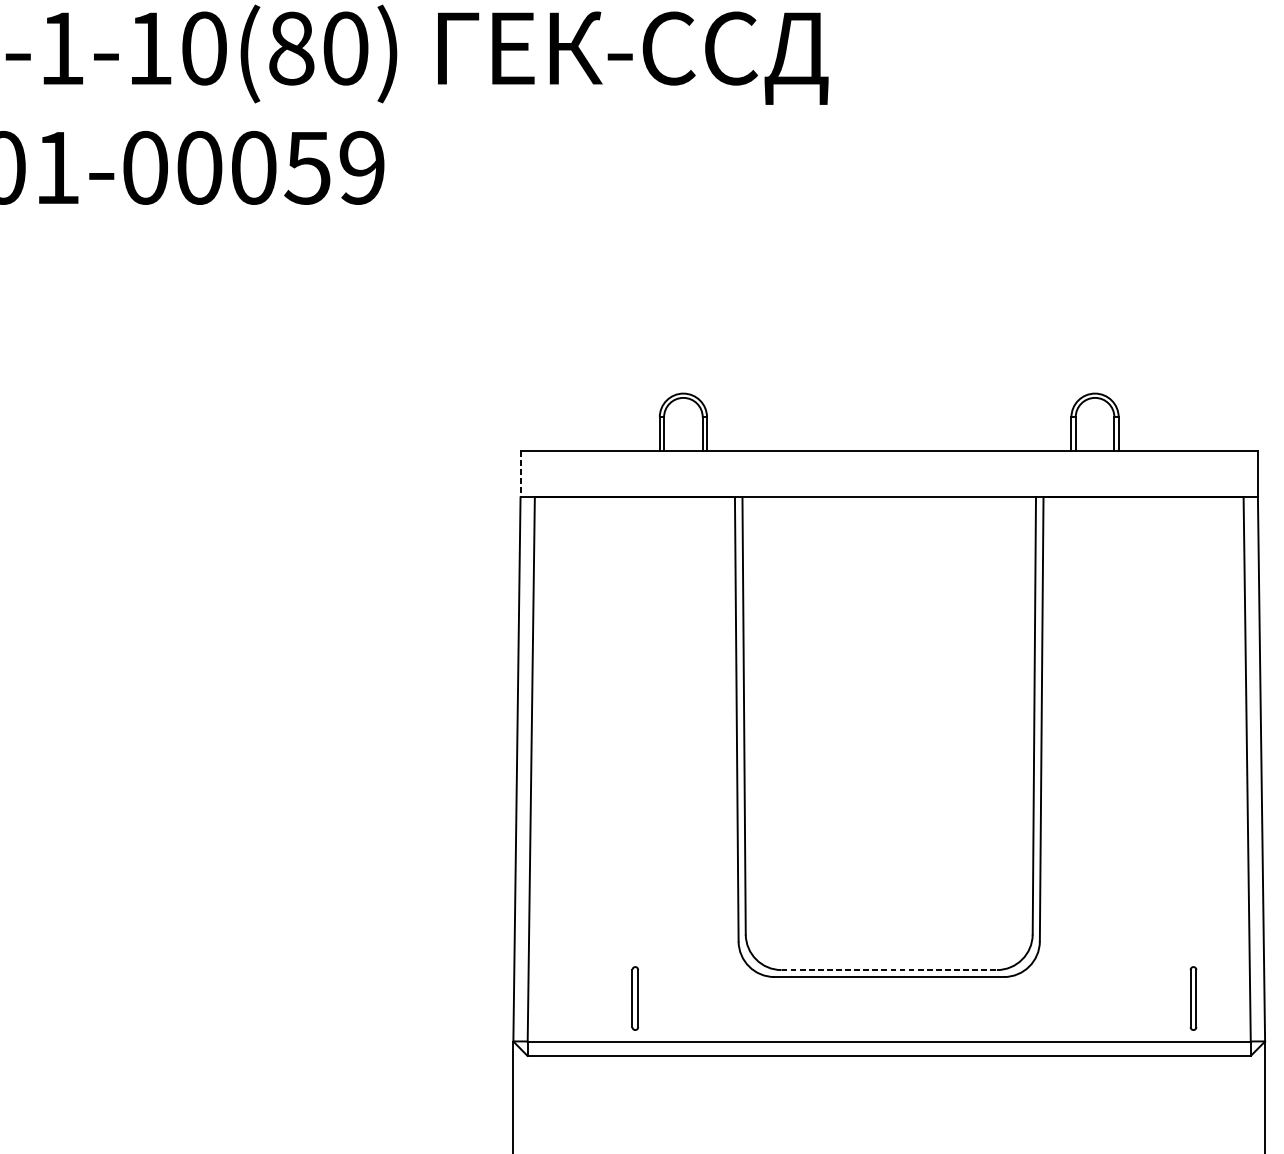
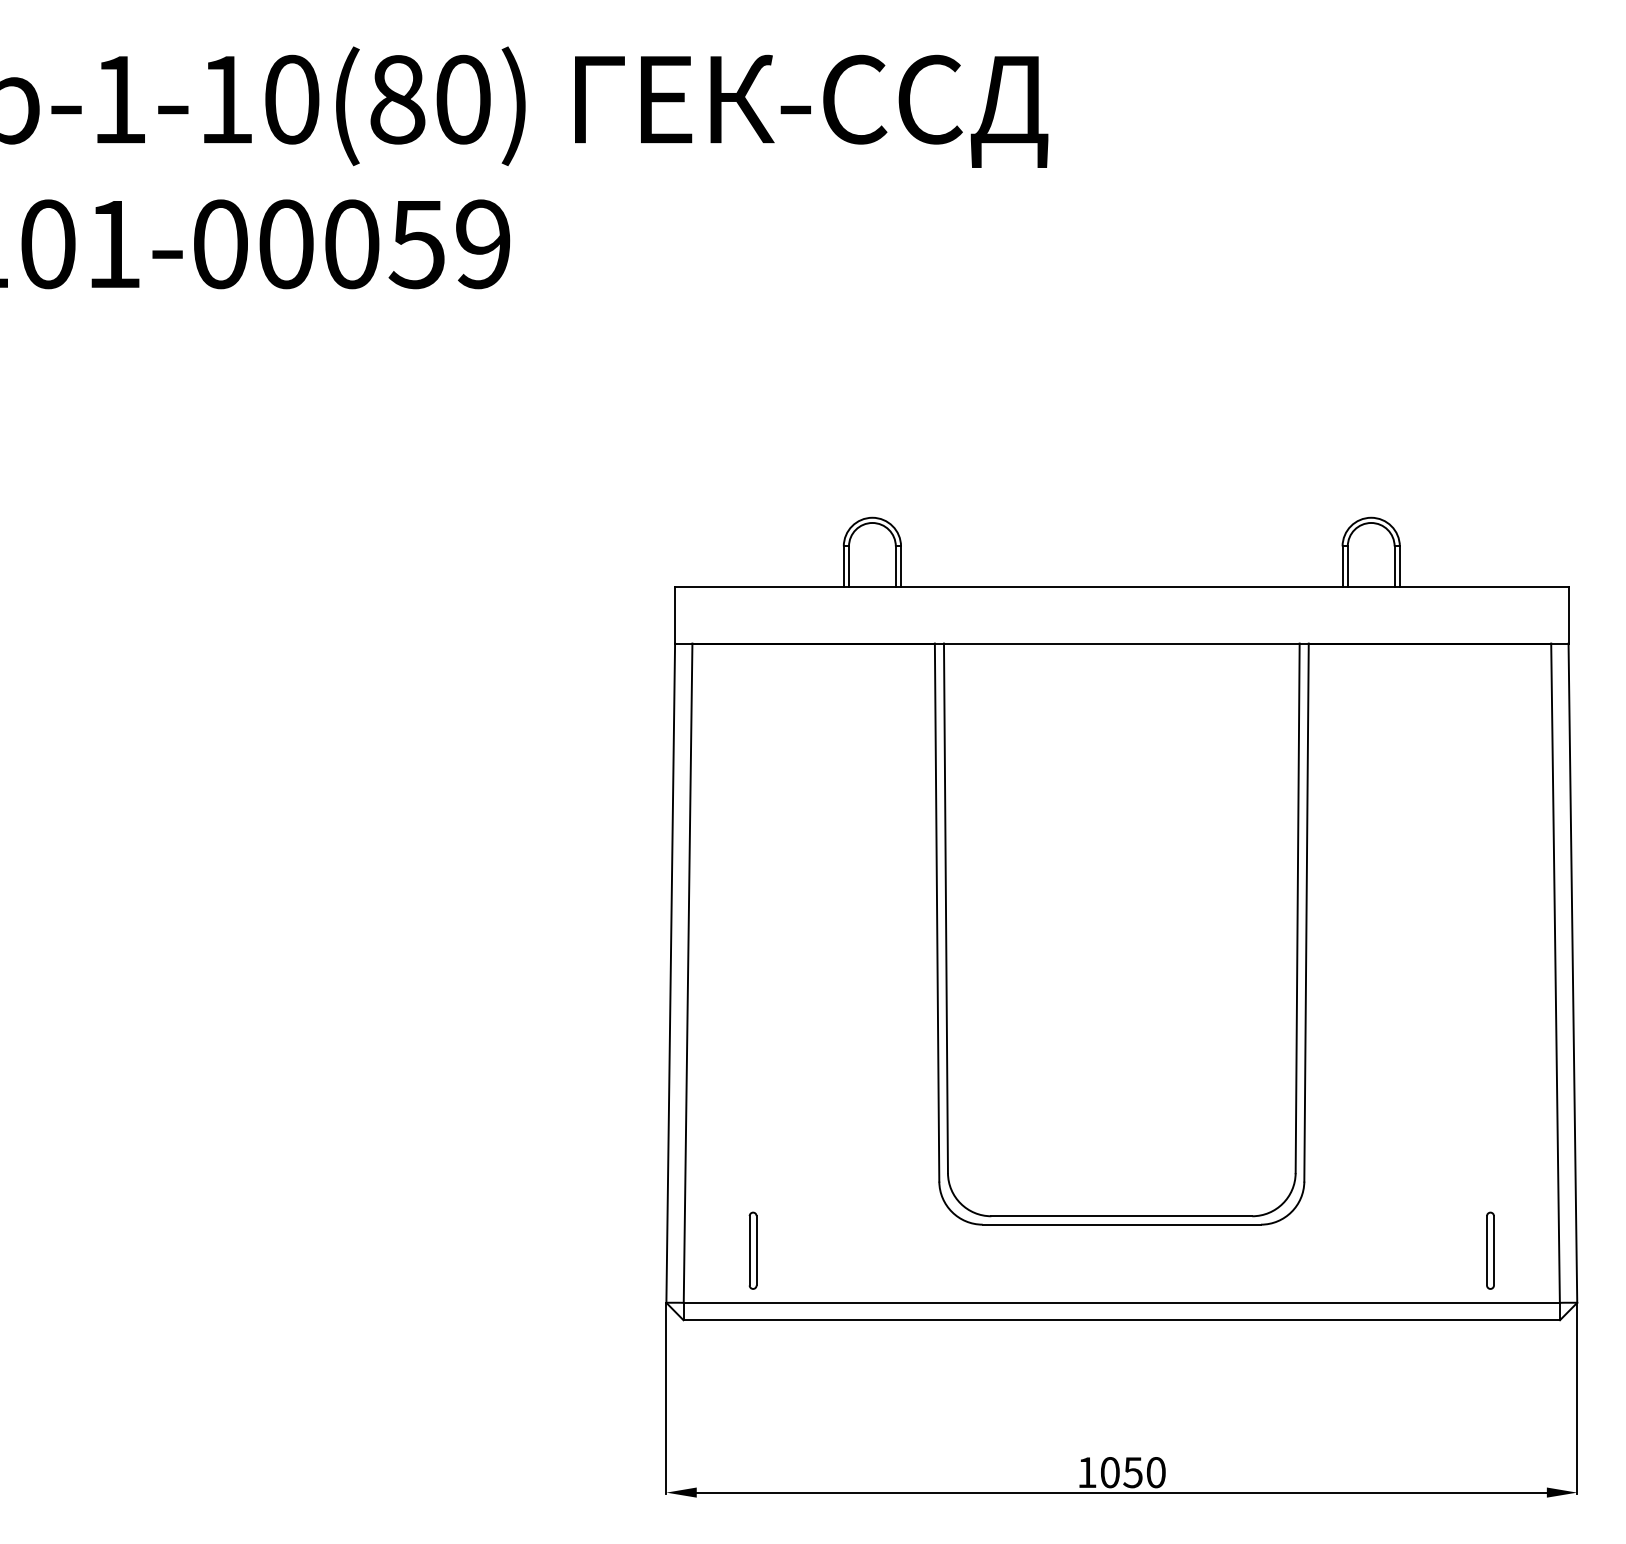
line: (520, 474) -> (675, 615), dashed -> solid
line: (889, 970) -> (1122, 1216), dashed -> solid
part: (634, 998) -> (752, 1250), moved

